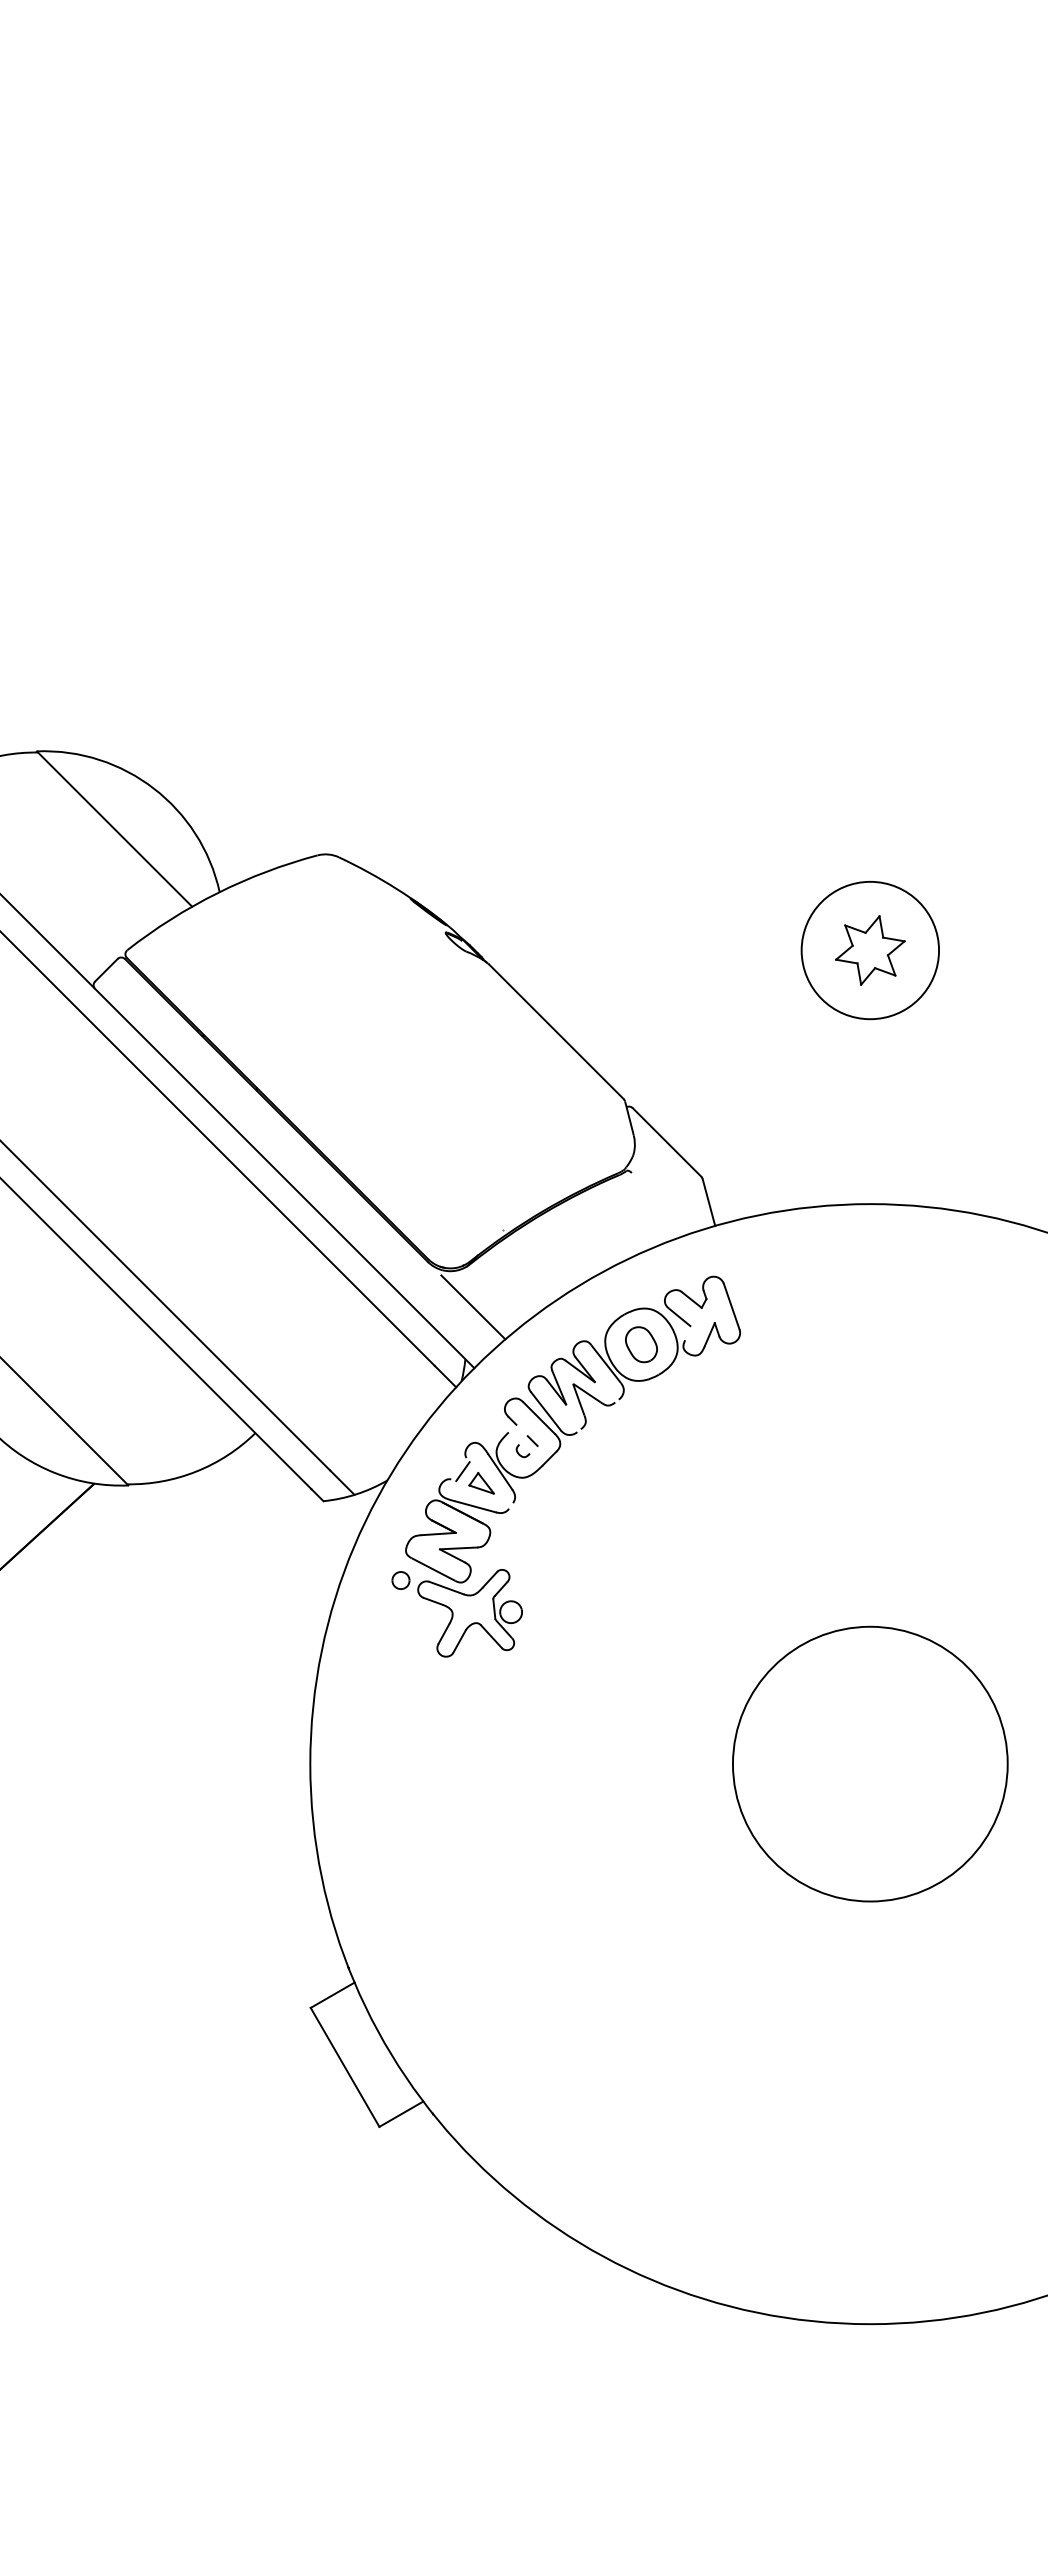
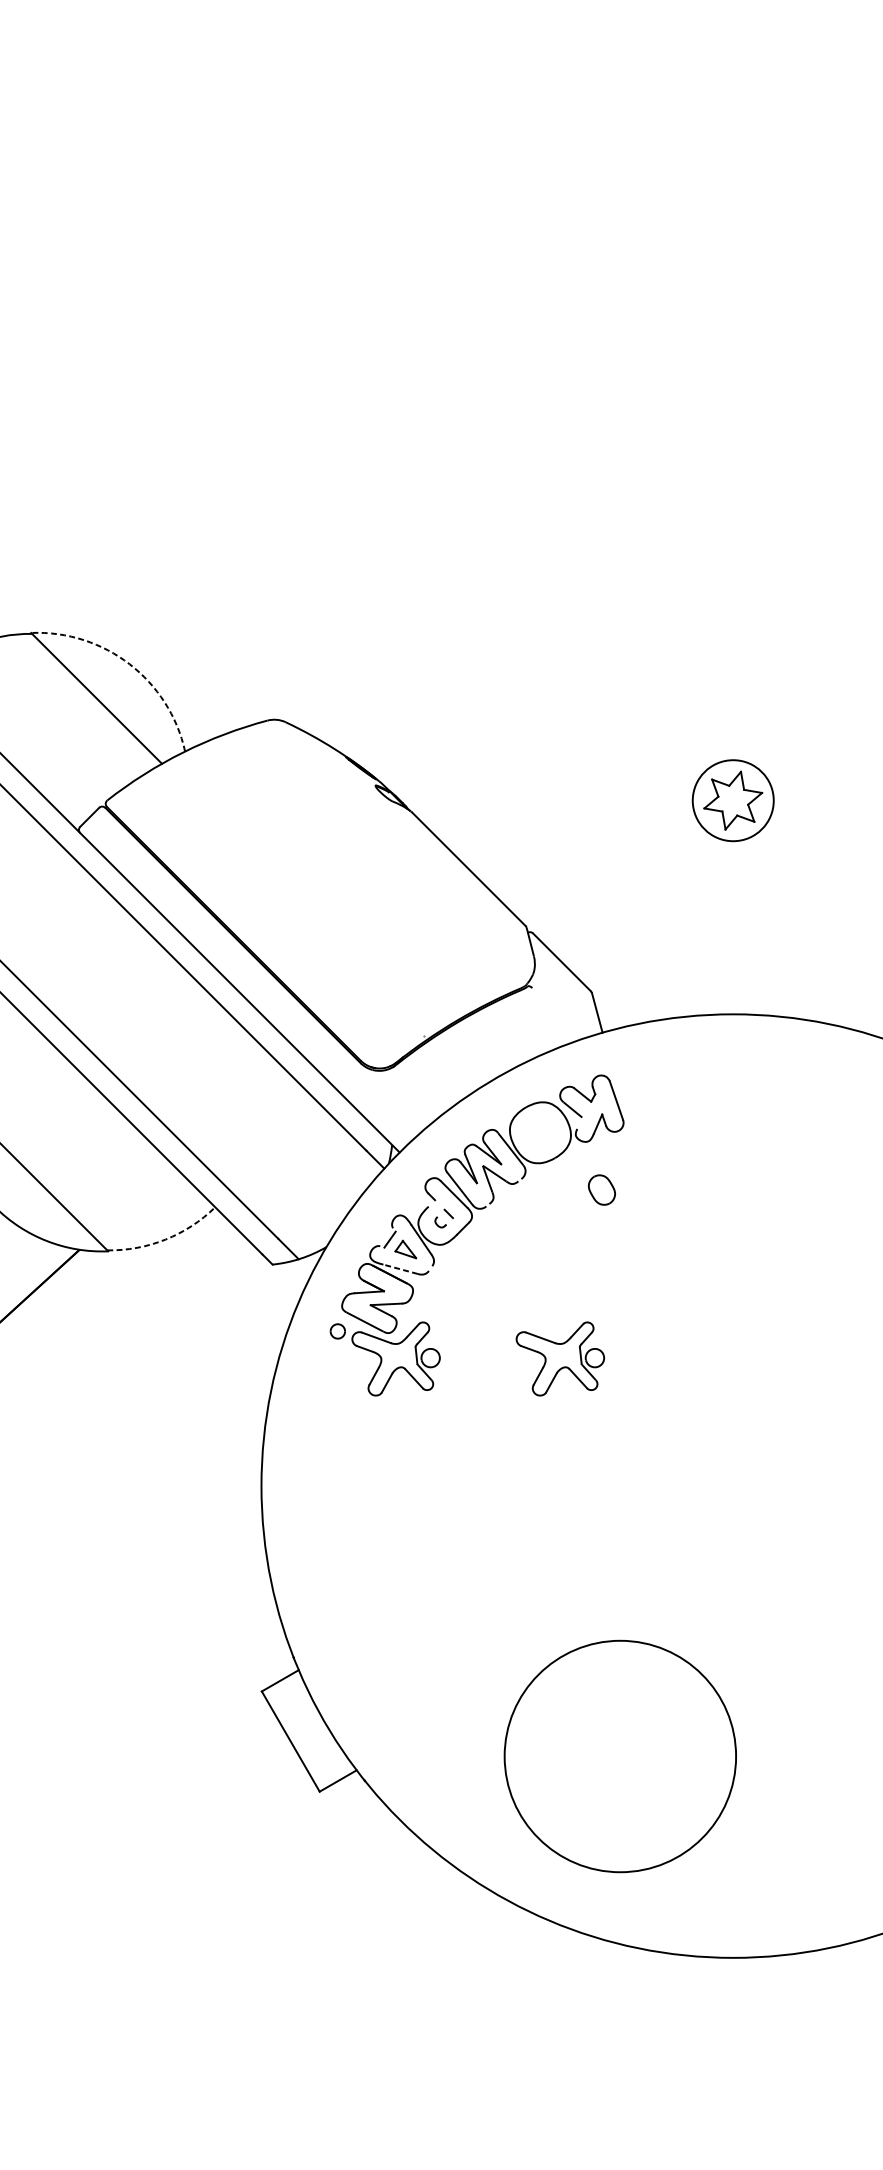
arc: (153, 788) -> (129, 664), solid -> dashed
circle: (870, 950) -> (733, 800), size x0.7
line: (473, 1307) -> (398, 1101), removed
part: (641, 1344) -> (601, 1189), moved
arc: (196, 1471) -> (165, 1239), solid -> dashed
line: (475, 1506) -> (400, 1269), solid -> dashed
part: (664, 1613) -> (559, 1359), added
circle: (870, 1763) -> (620, 1755), moved

